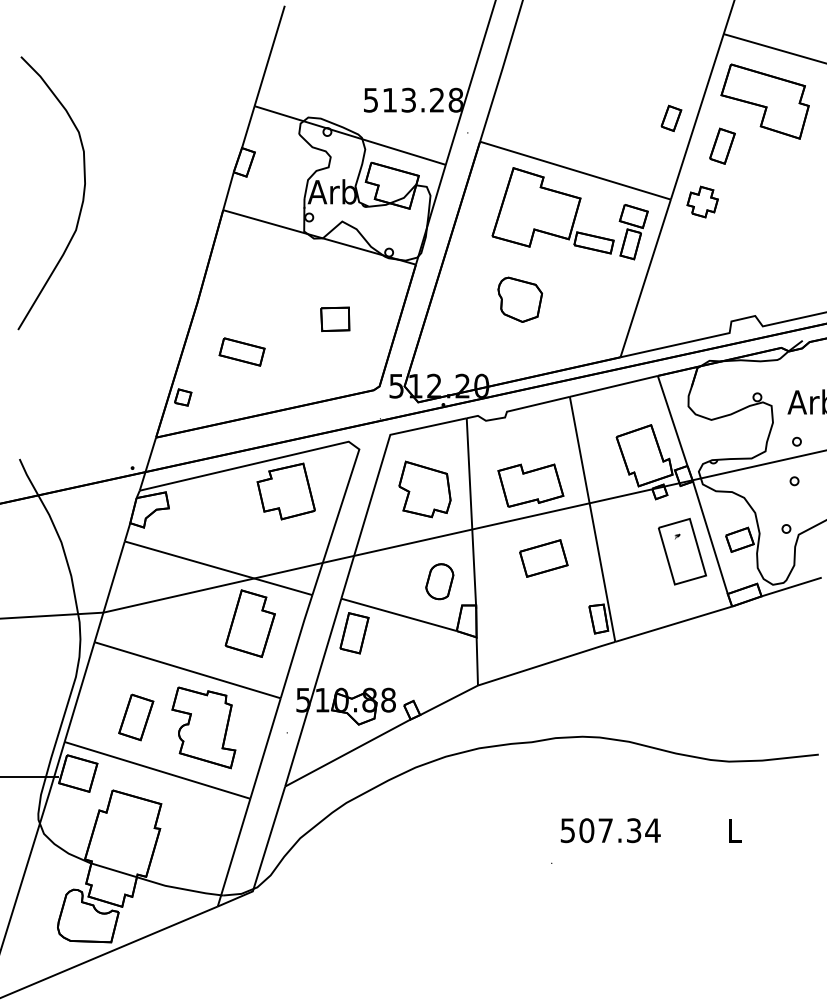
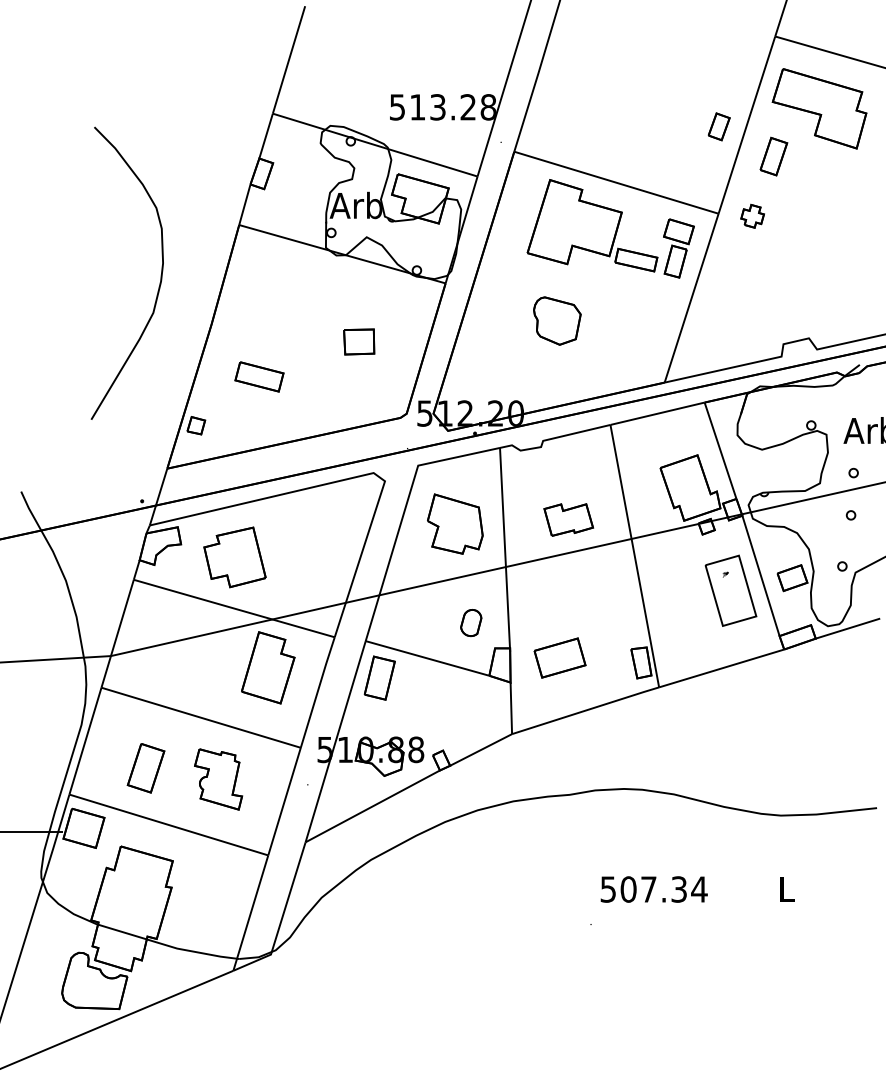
curve: (82, 196) -> (160, 276), moved
part: (702, 201) -> (752, 215), size x0.7
part: (530, 485) -> (568, 519), size x0.7
part: (285, 491) -> (234, 557), moved
part: (543, 558) -> (559, 658), moved
part: (439, 581) -> (470, 622), size x0.7
part: (203, 727) -> (218, 779), size x0.7

